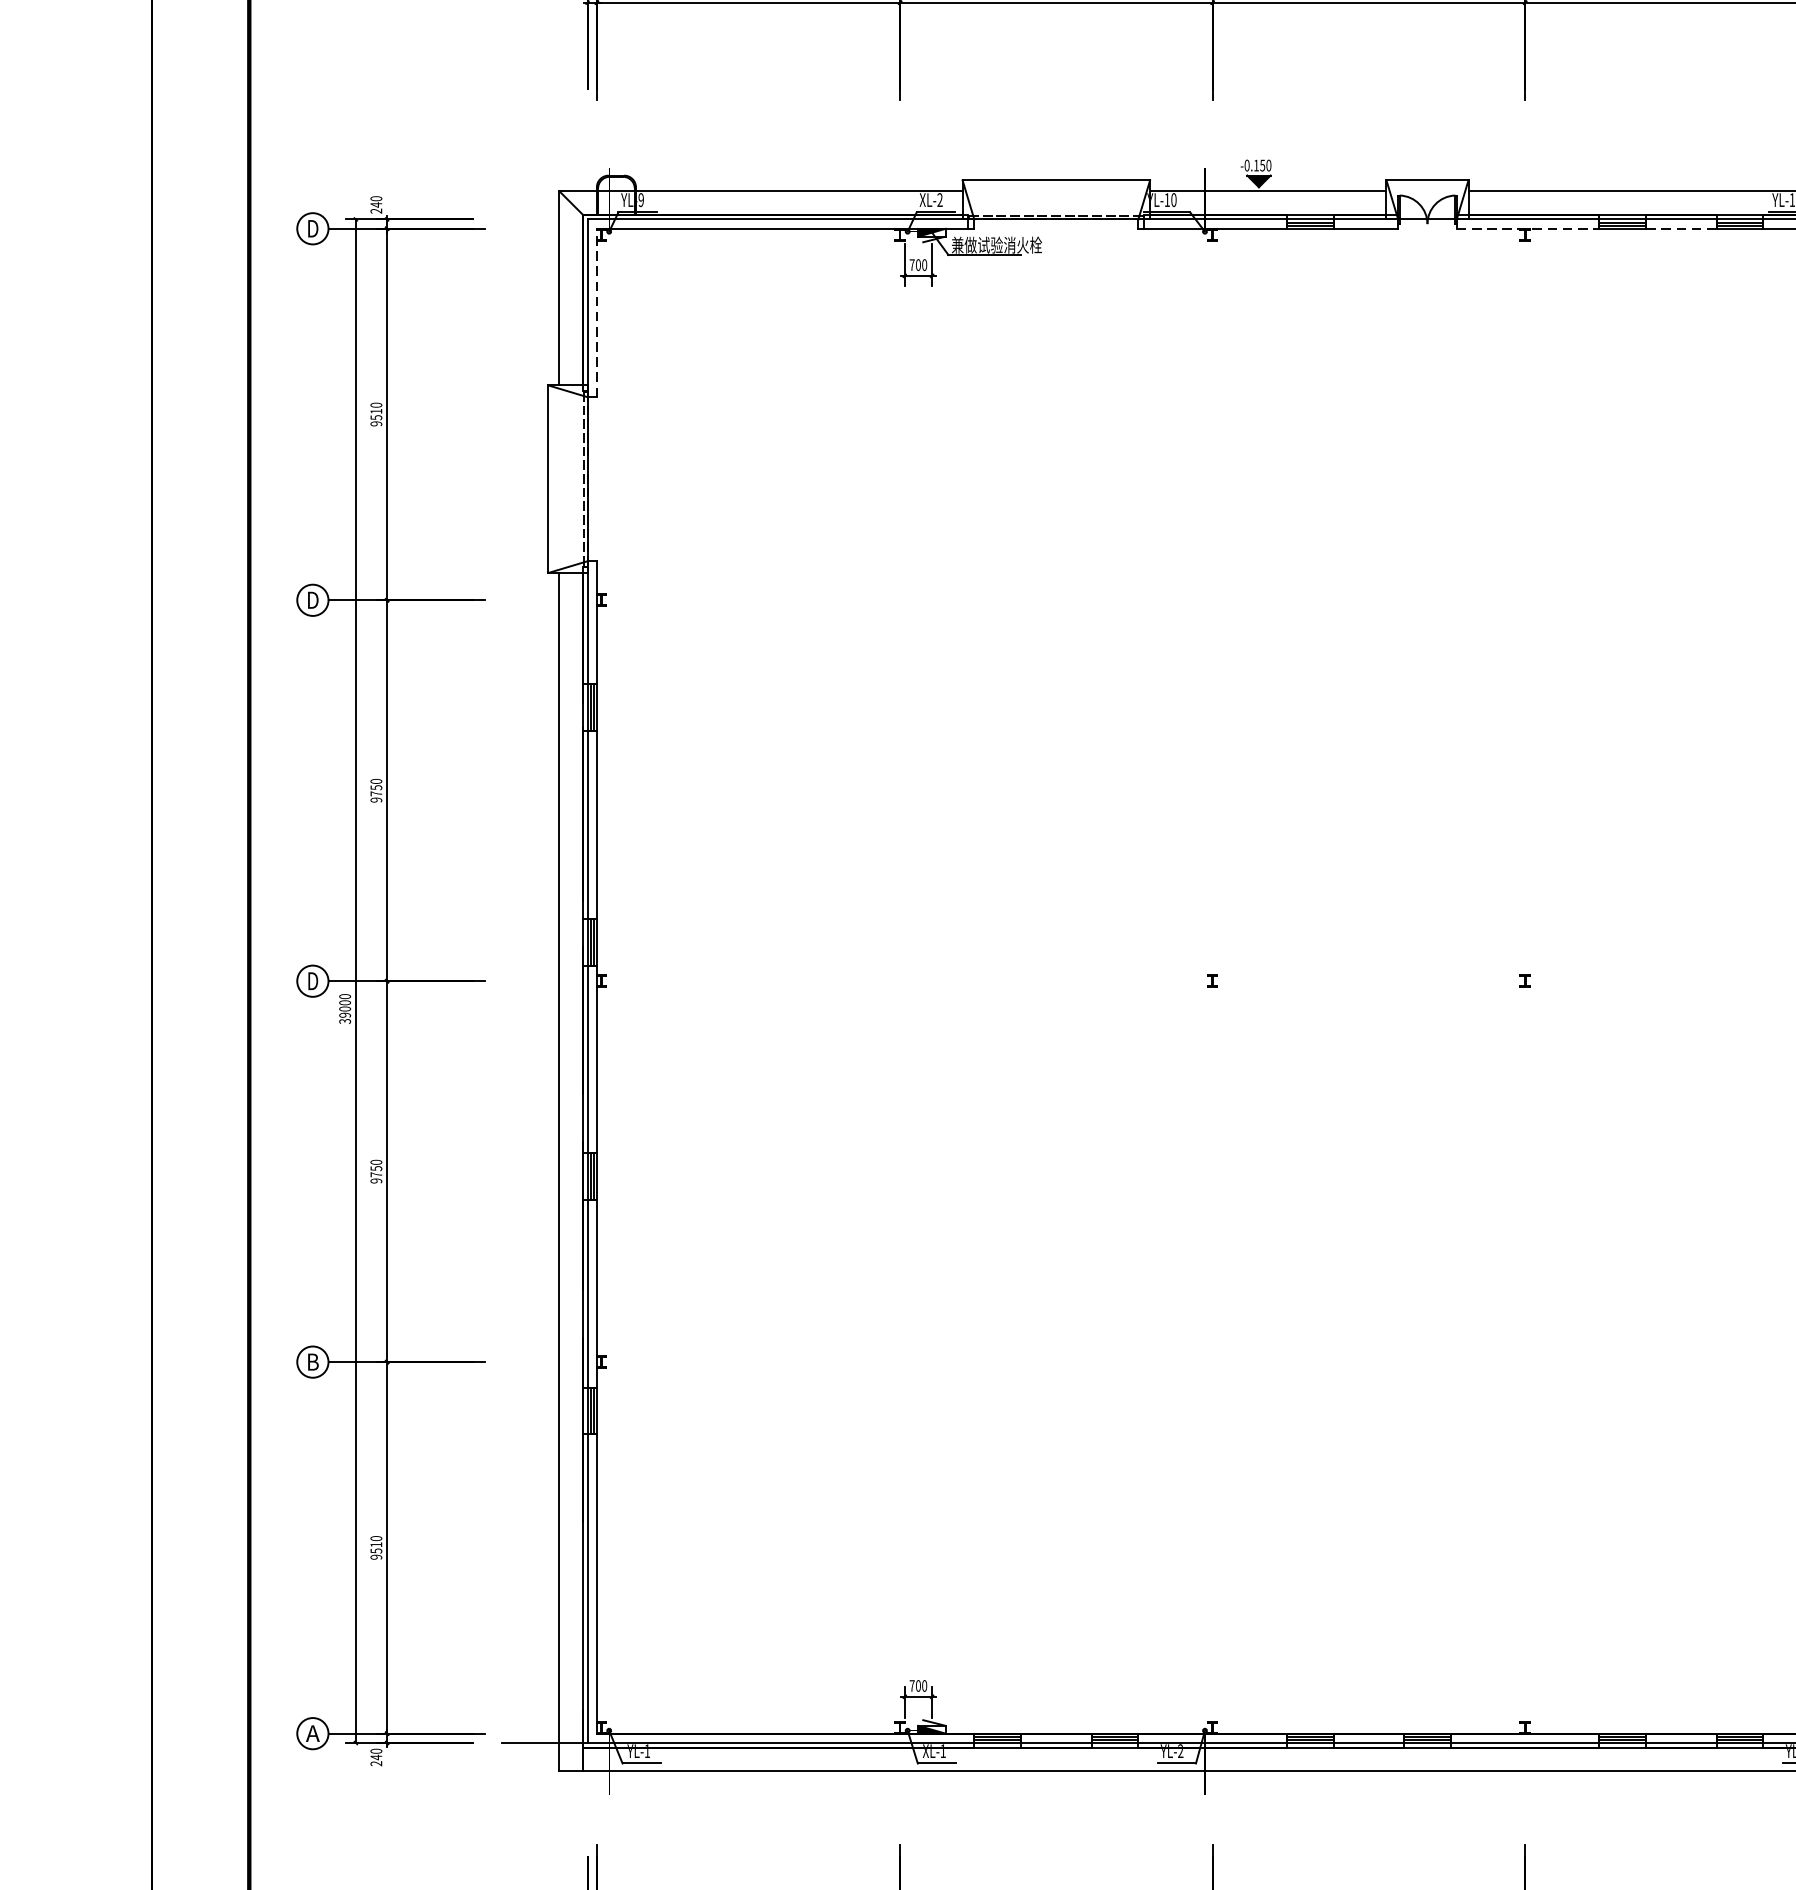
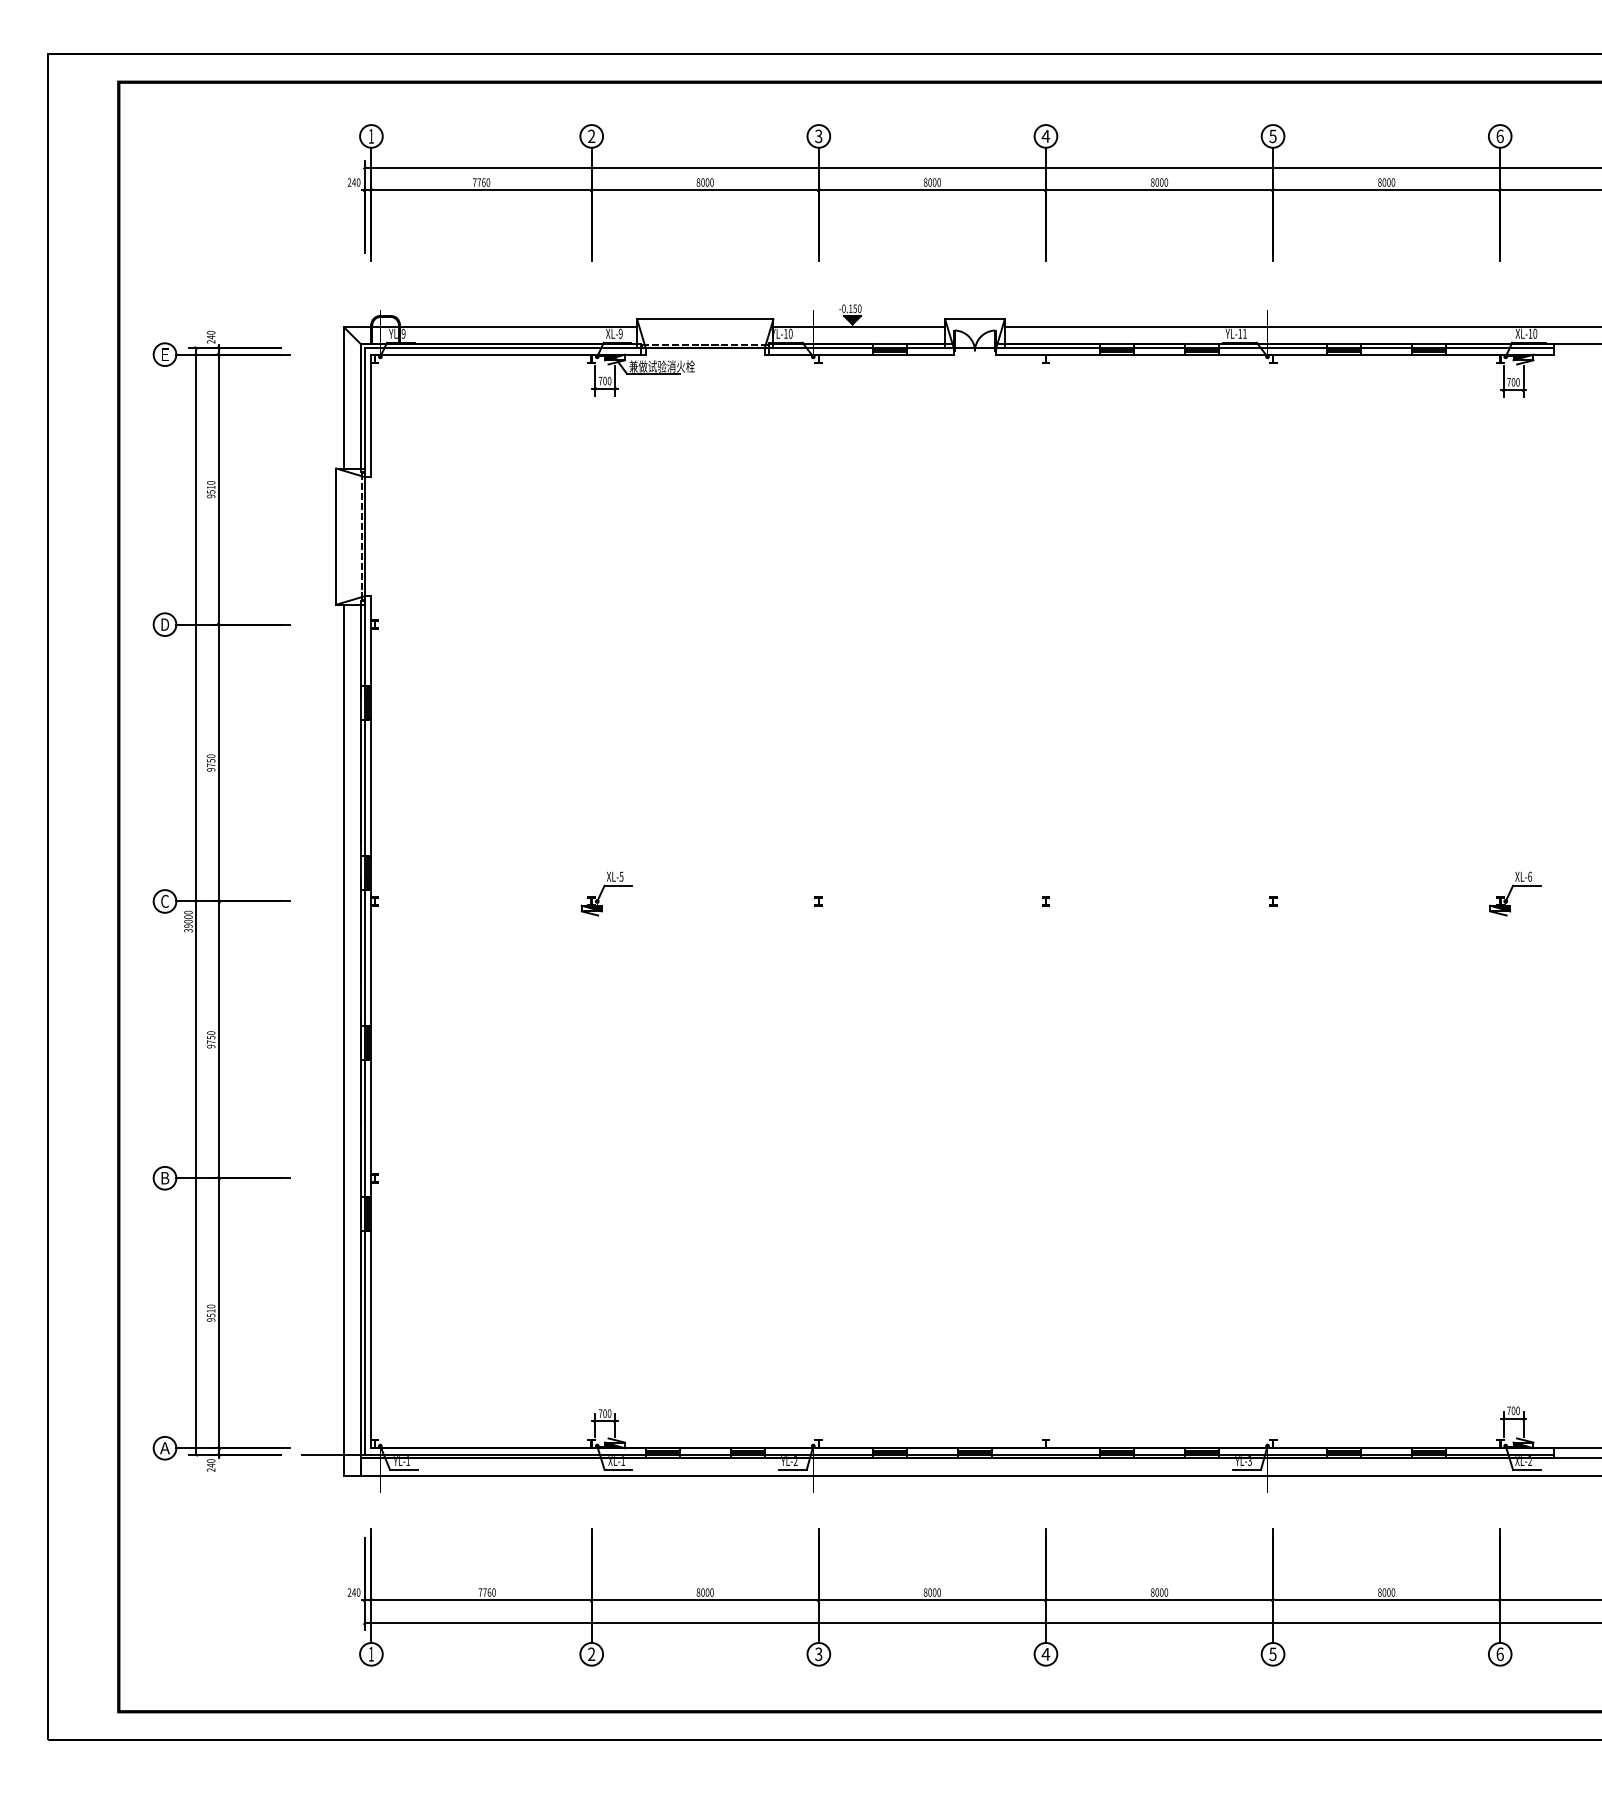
text: (939, 199) -> (620, 333), XL-2 -> XL-9
text: (312, 228) -> (164, 354), D -> E
line: (1528, 228) -> (1048, 354), dashed -> solid
line: (1681, 228) -> (1159, 354), dashed -> solid
line: (597, 312) -> (371, 415), dashed -> solid
part: (920, 970) -> (606, 893), added
text: (312, 981) -> (164, 901), D -> C

